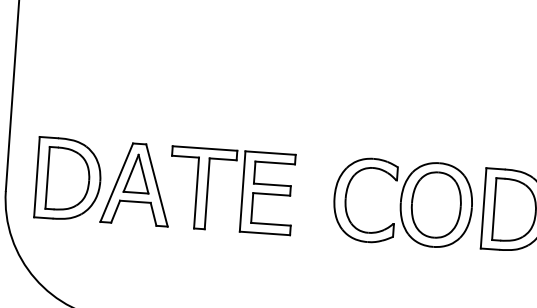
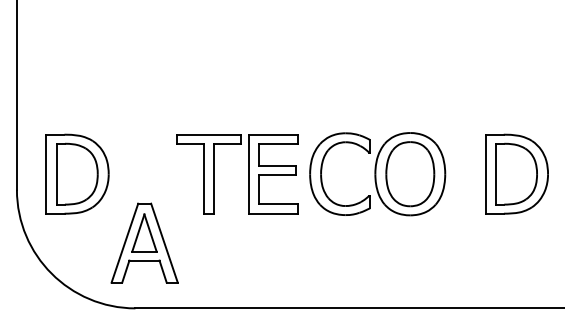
part: (136, 183) -> (144, 242), moved
part: (403, 203) -> (377, 174), moved

